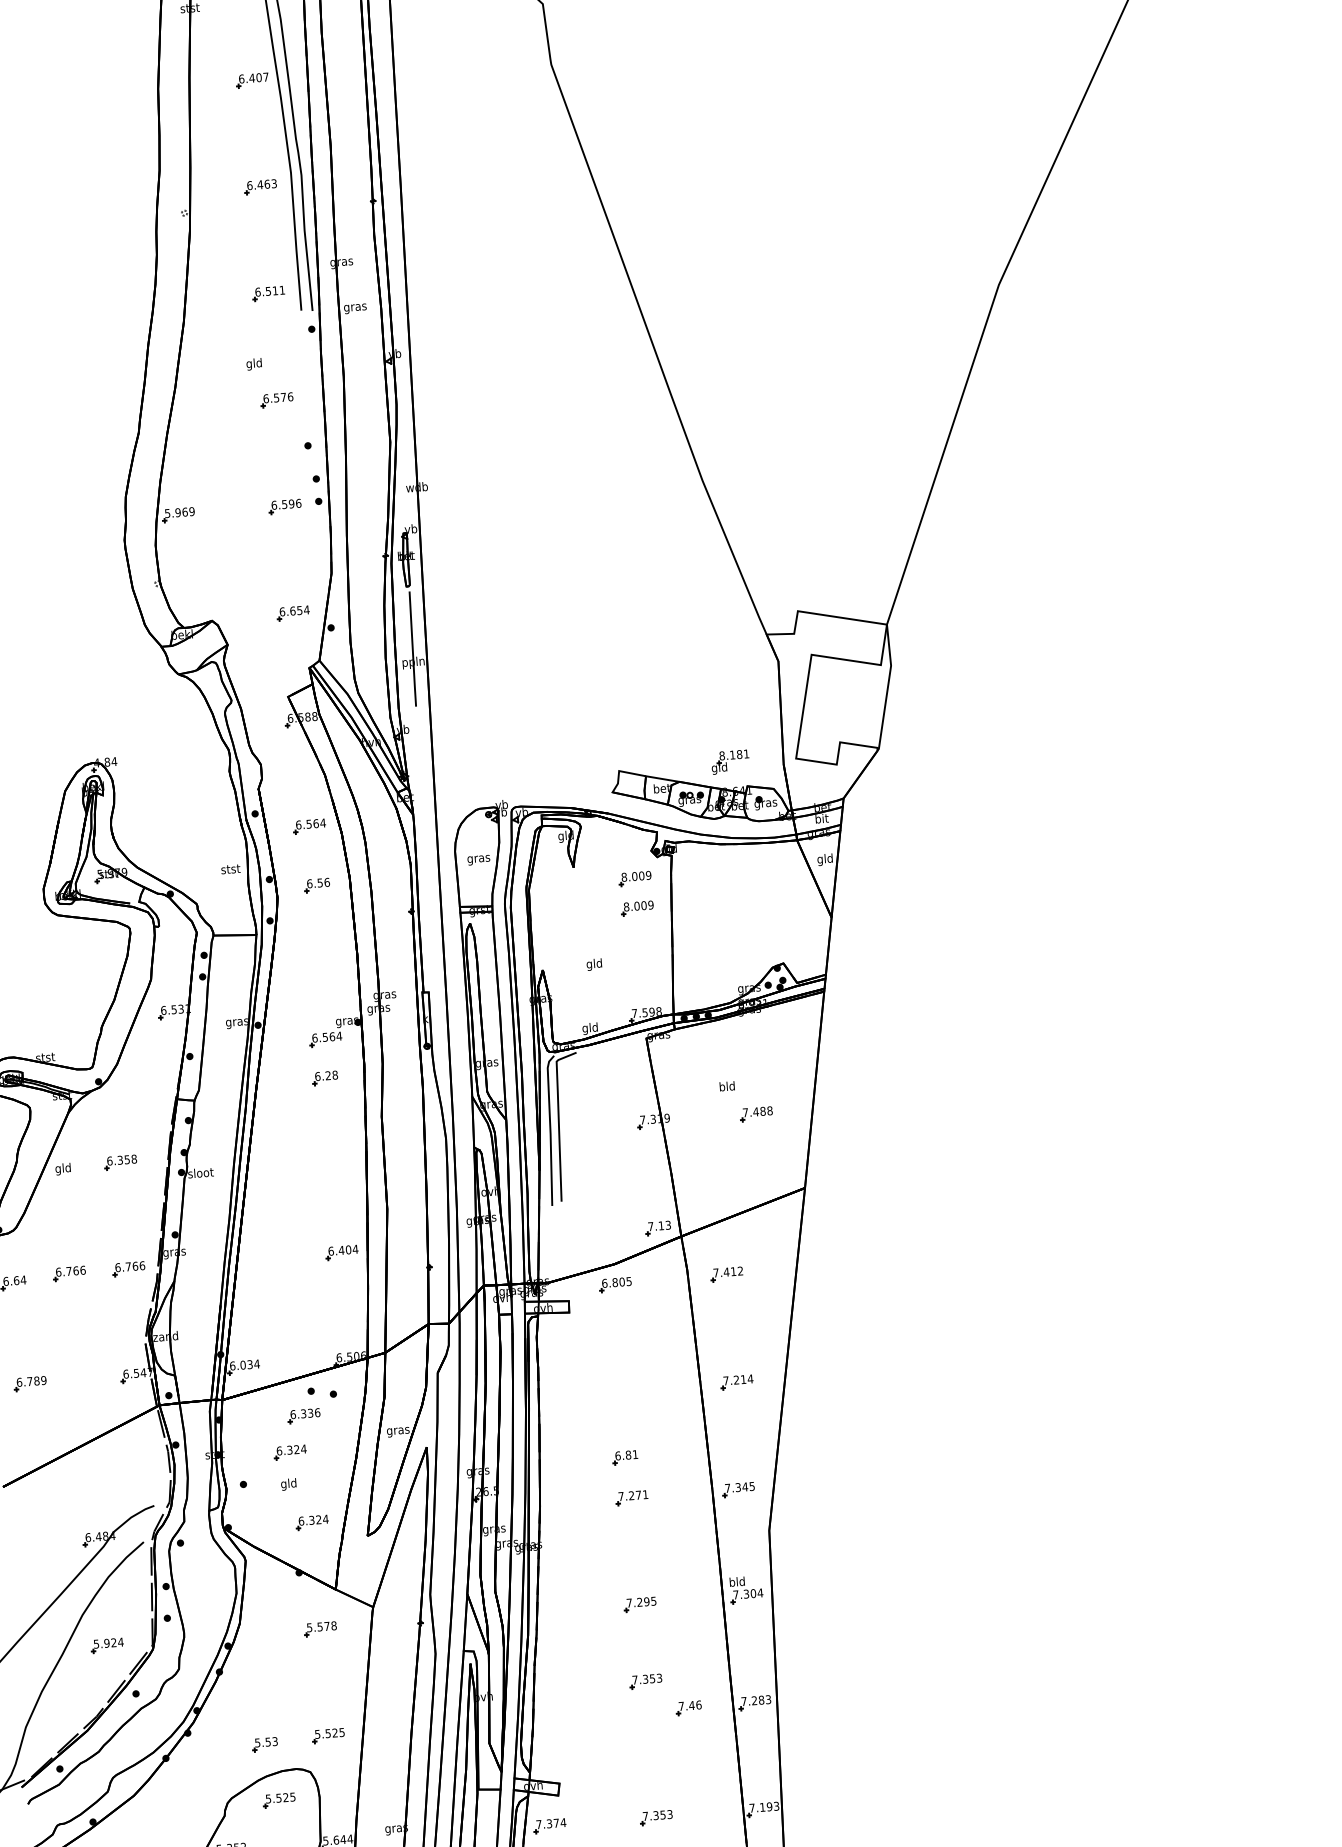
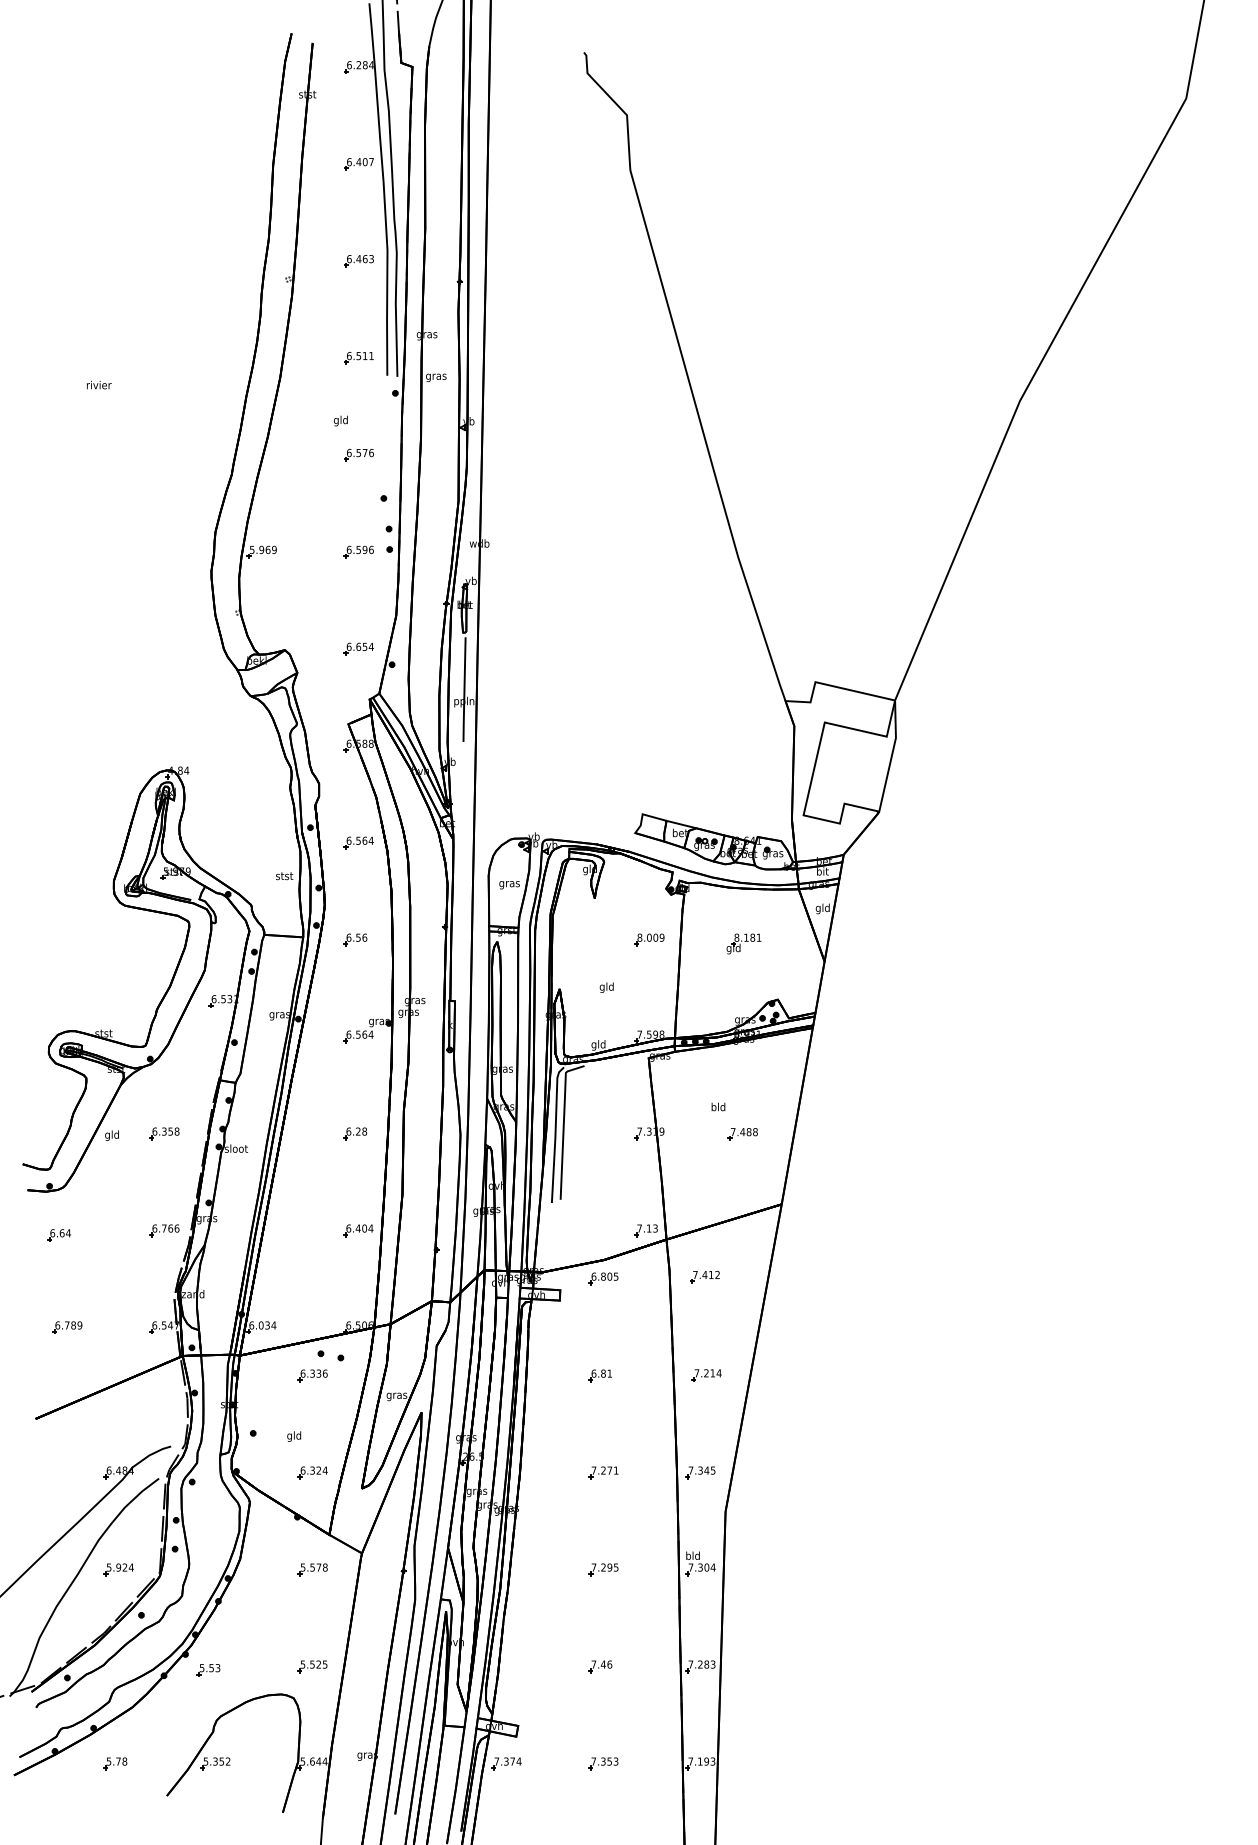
part: (729, 761) -> (743, 943), moved
part: (634, 878) -> (649, 912), removed
part: (317, 885) -> (355, 939), moved
part: (325, 1078) -> (355, 1133), moved
part: (69, 1273) -> (110, 1230), removed
part: (289, 1452) -> (297, 1407), removed
part: (624, 1457) -> (599, 1375), moved
part: (645, 1681) -> (603, 1639), removed
part: (688, 1707) -> (600, 1666), moved
part: (264, 1744) -> (208, 1670), moved
part: (279, 1800) -> (263, 1721), removed

